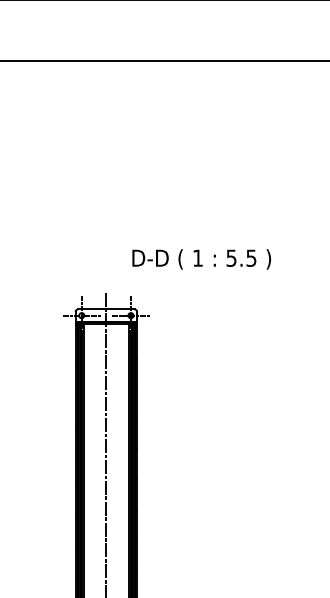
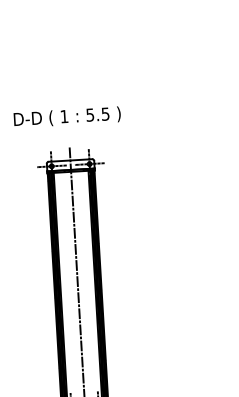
text: (201, 259) -> (67, 117), moved

